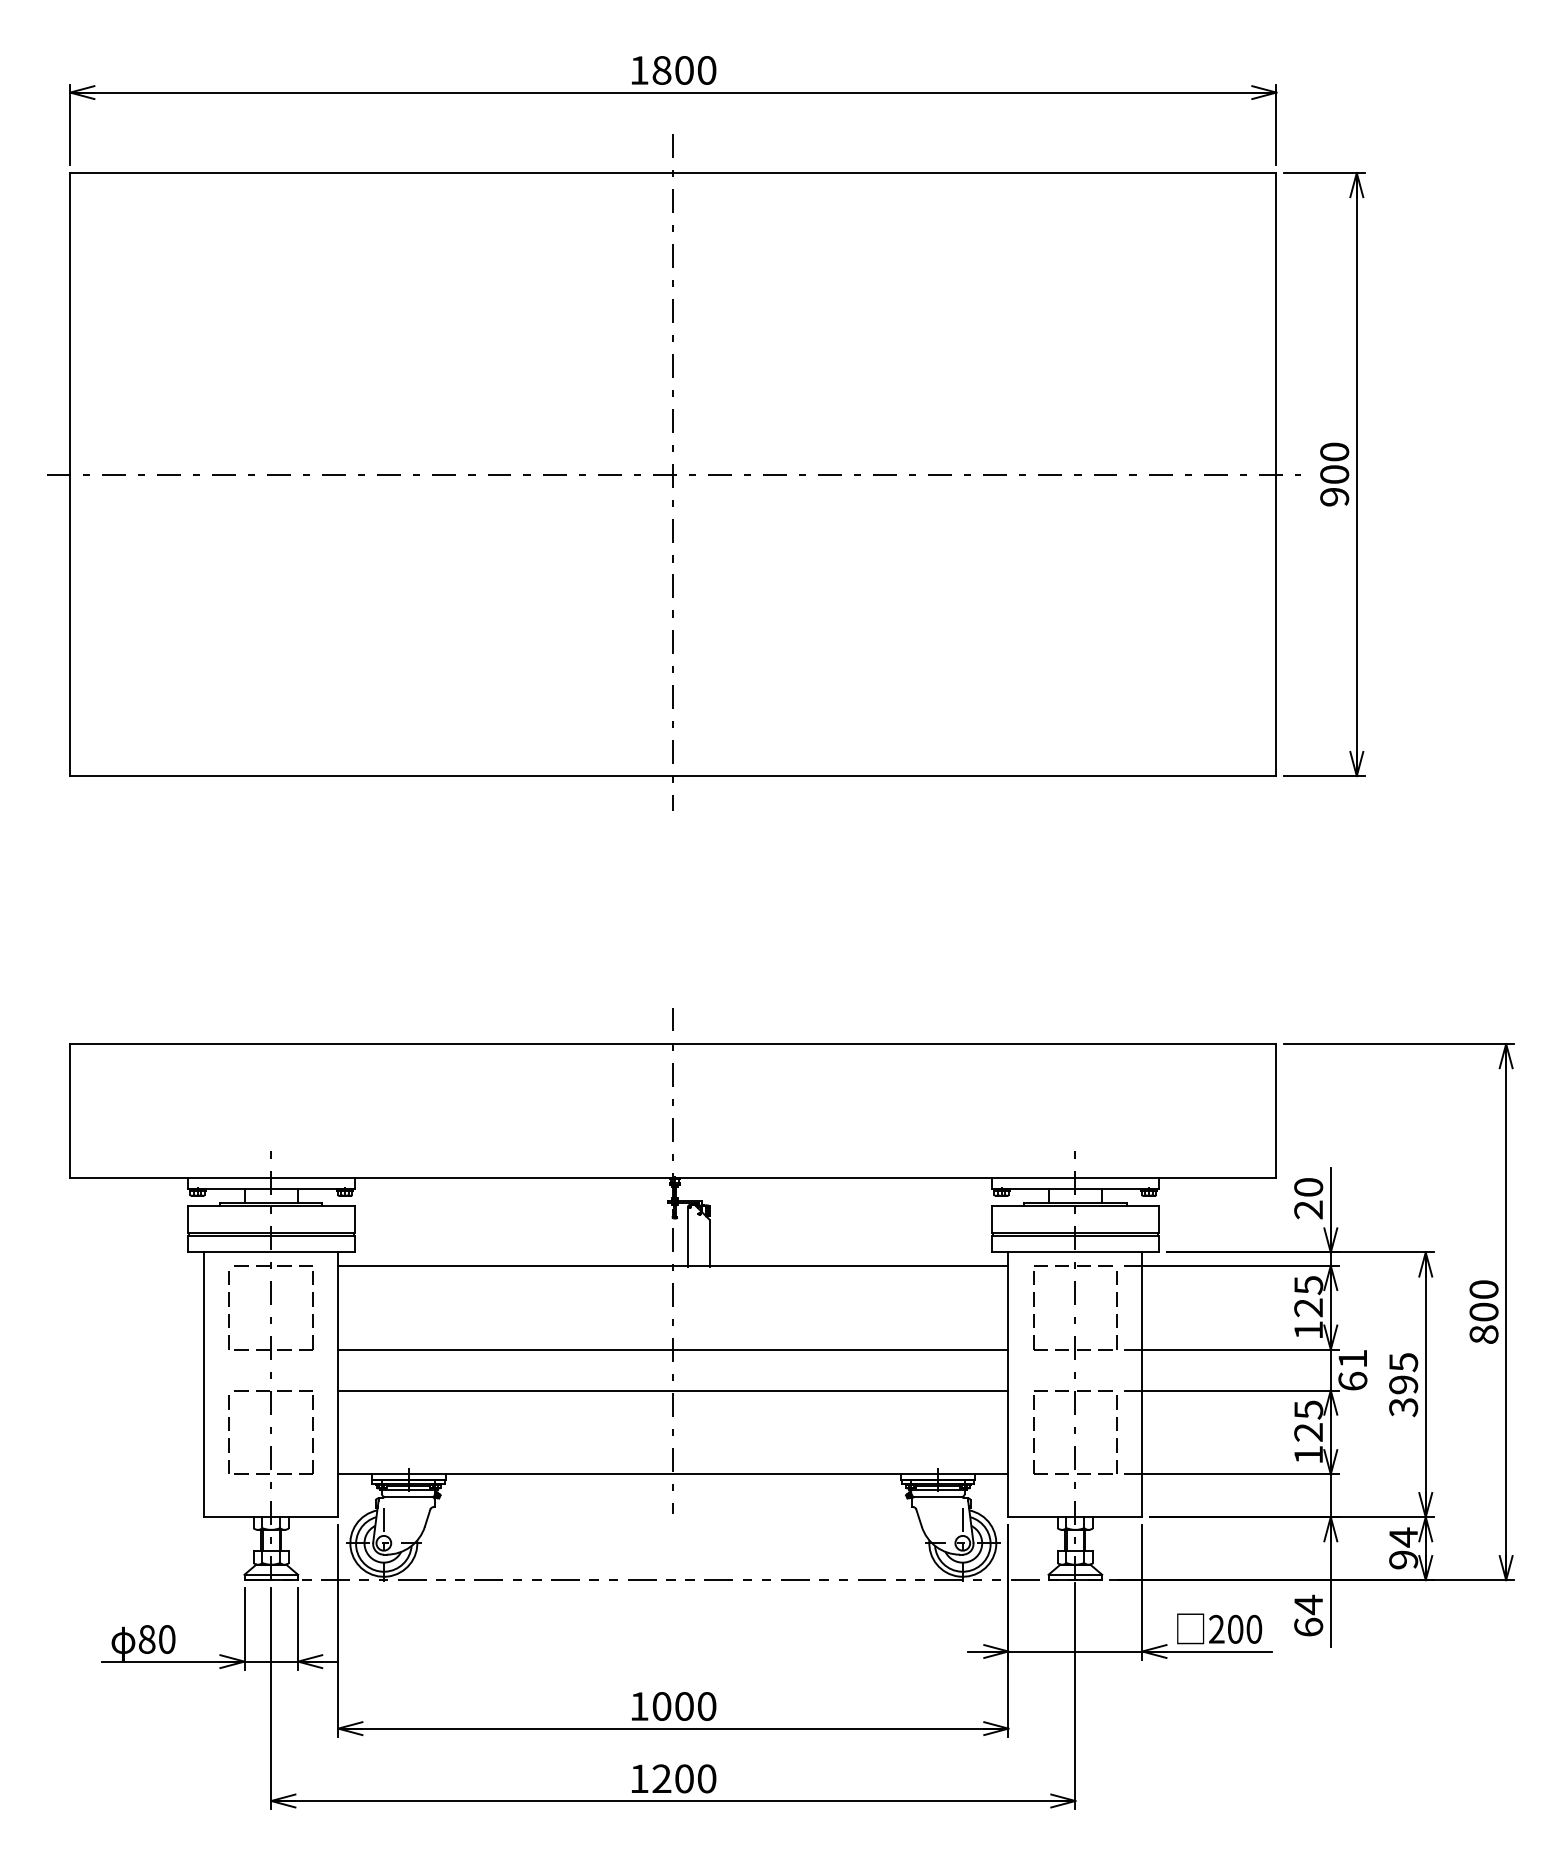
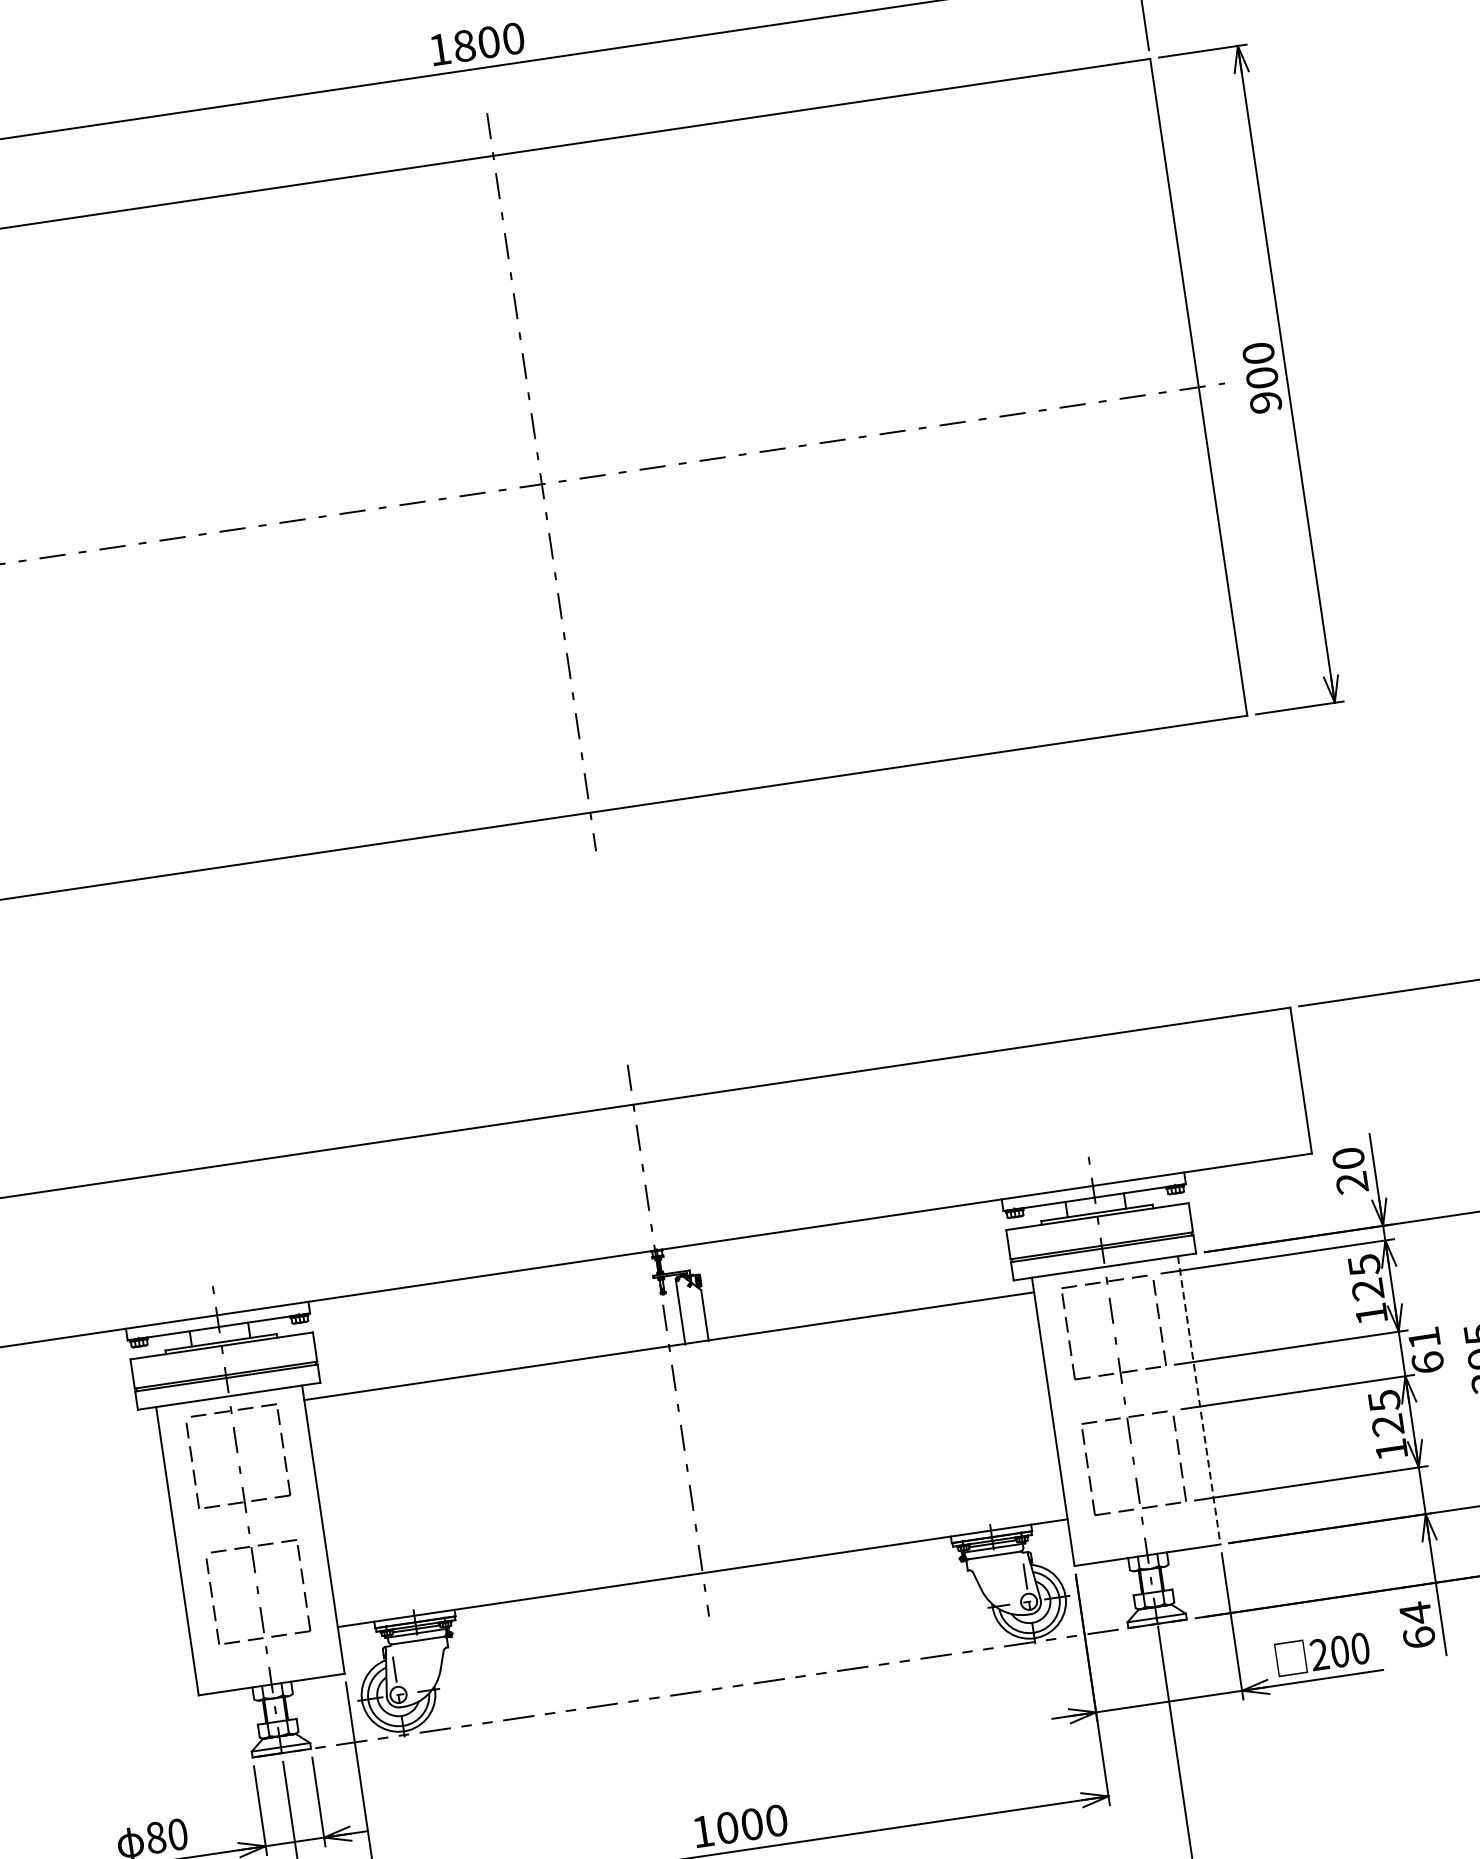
line: (673, 1349) -> (682, 1437), removed
line: (1142, 1385) -> (1199, 1401), solid -> dashed
line: (673, 1390) -> (689, 1481), removed

